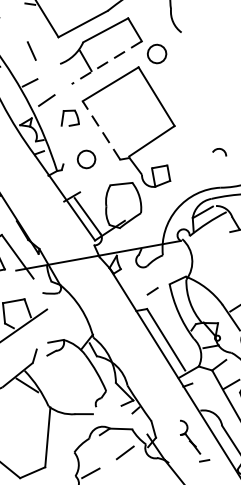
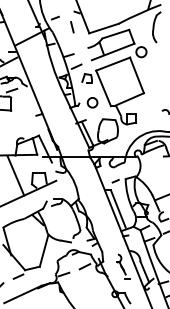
line: (32, 51) -> (72, 27), moved
line: (107, 61) -> (113, 51), dashed -> solid
line: (101, 128) -> (103, 87), dashed -> solid

